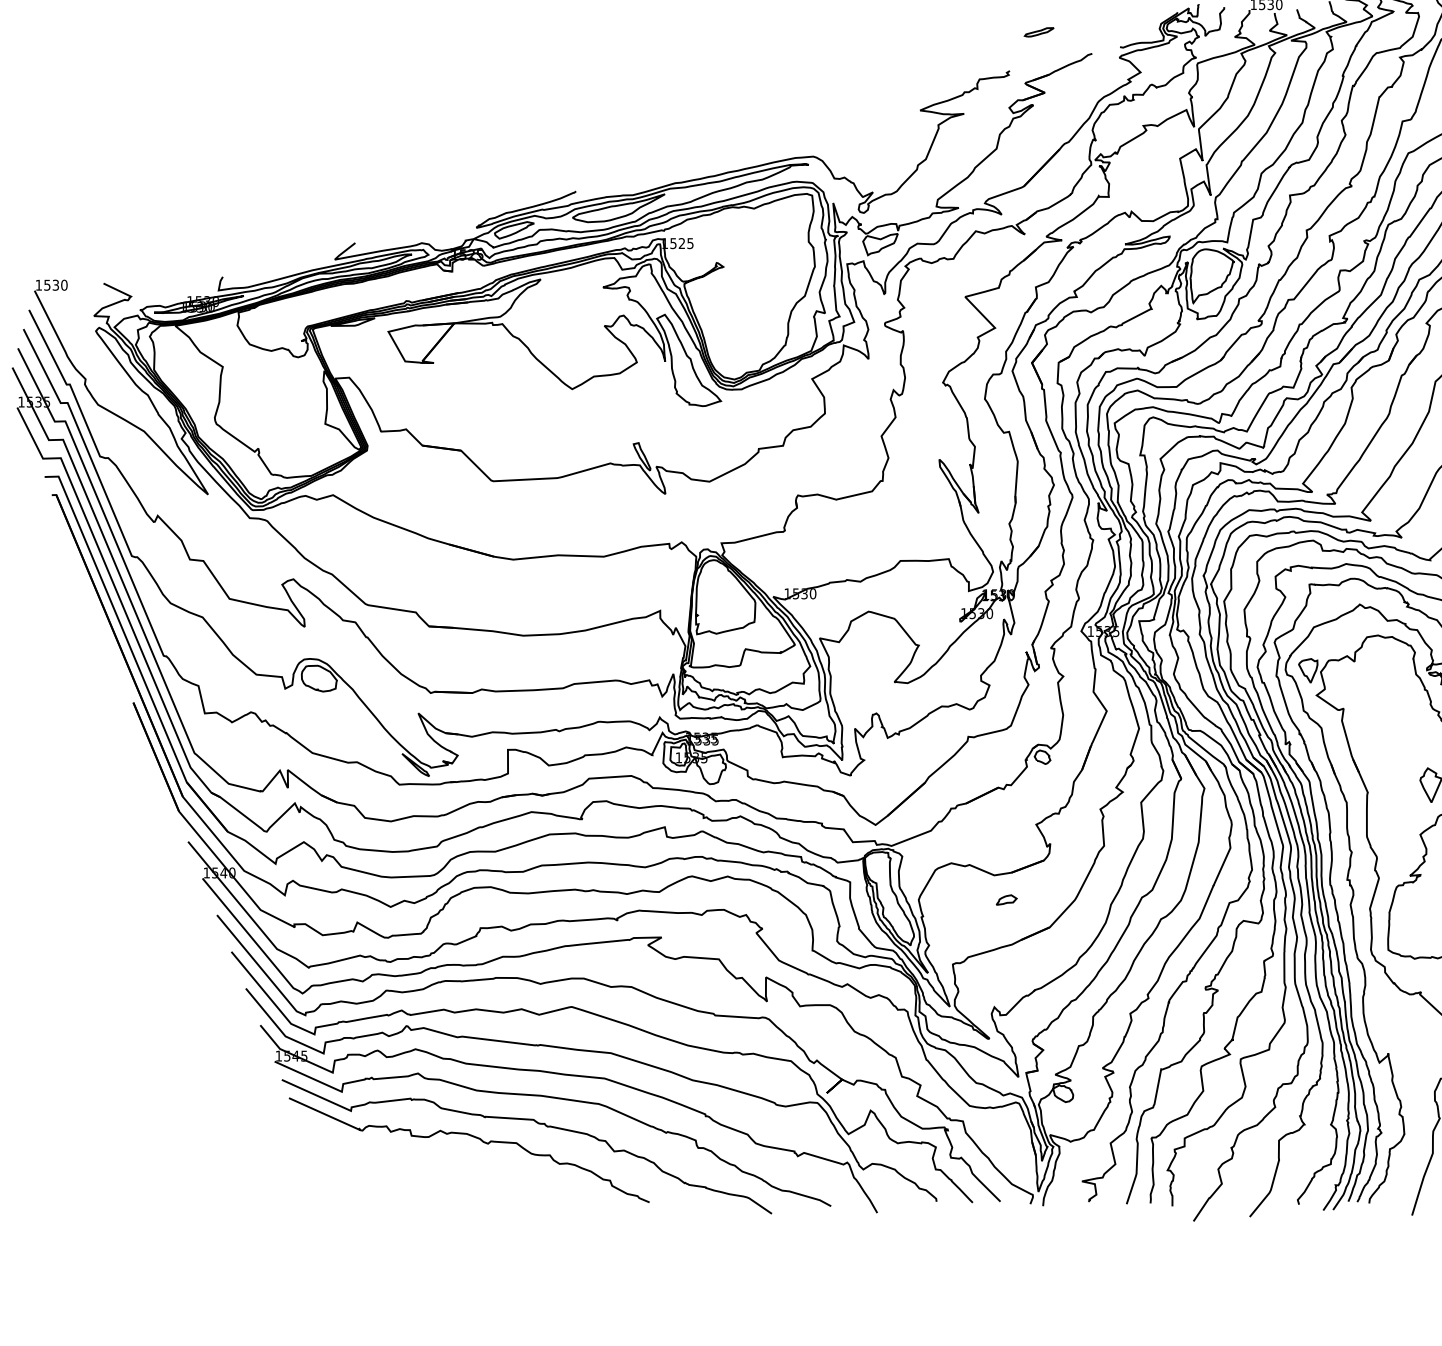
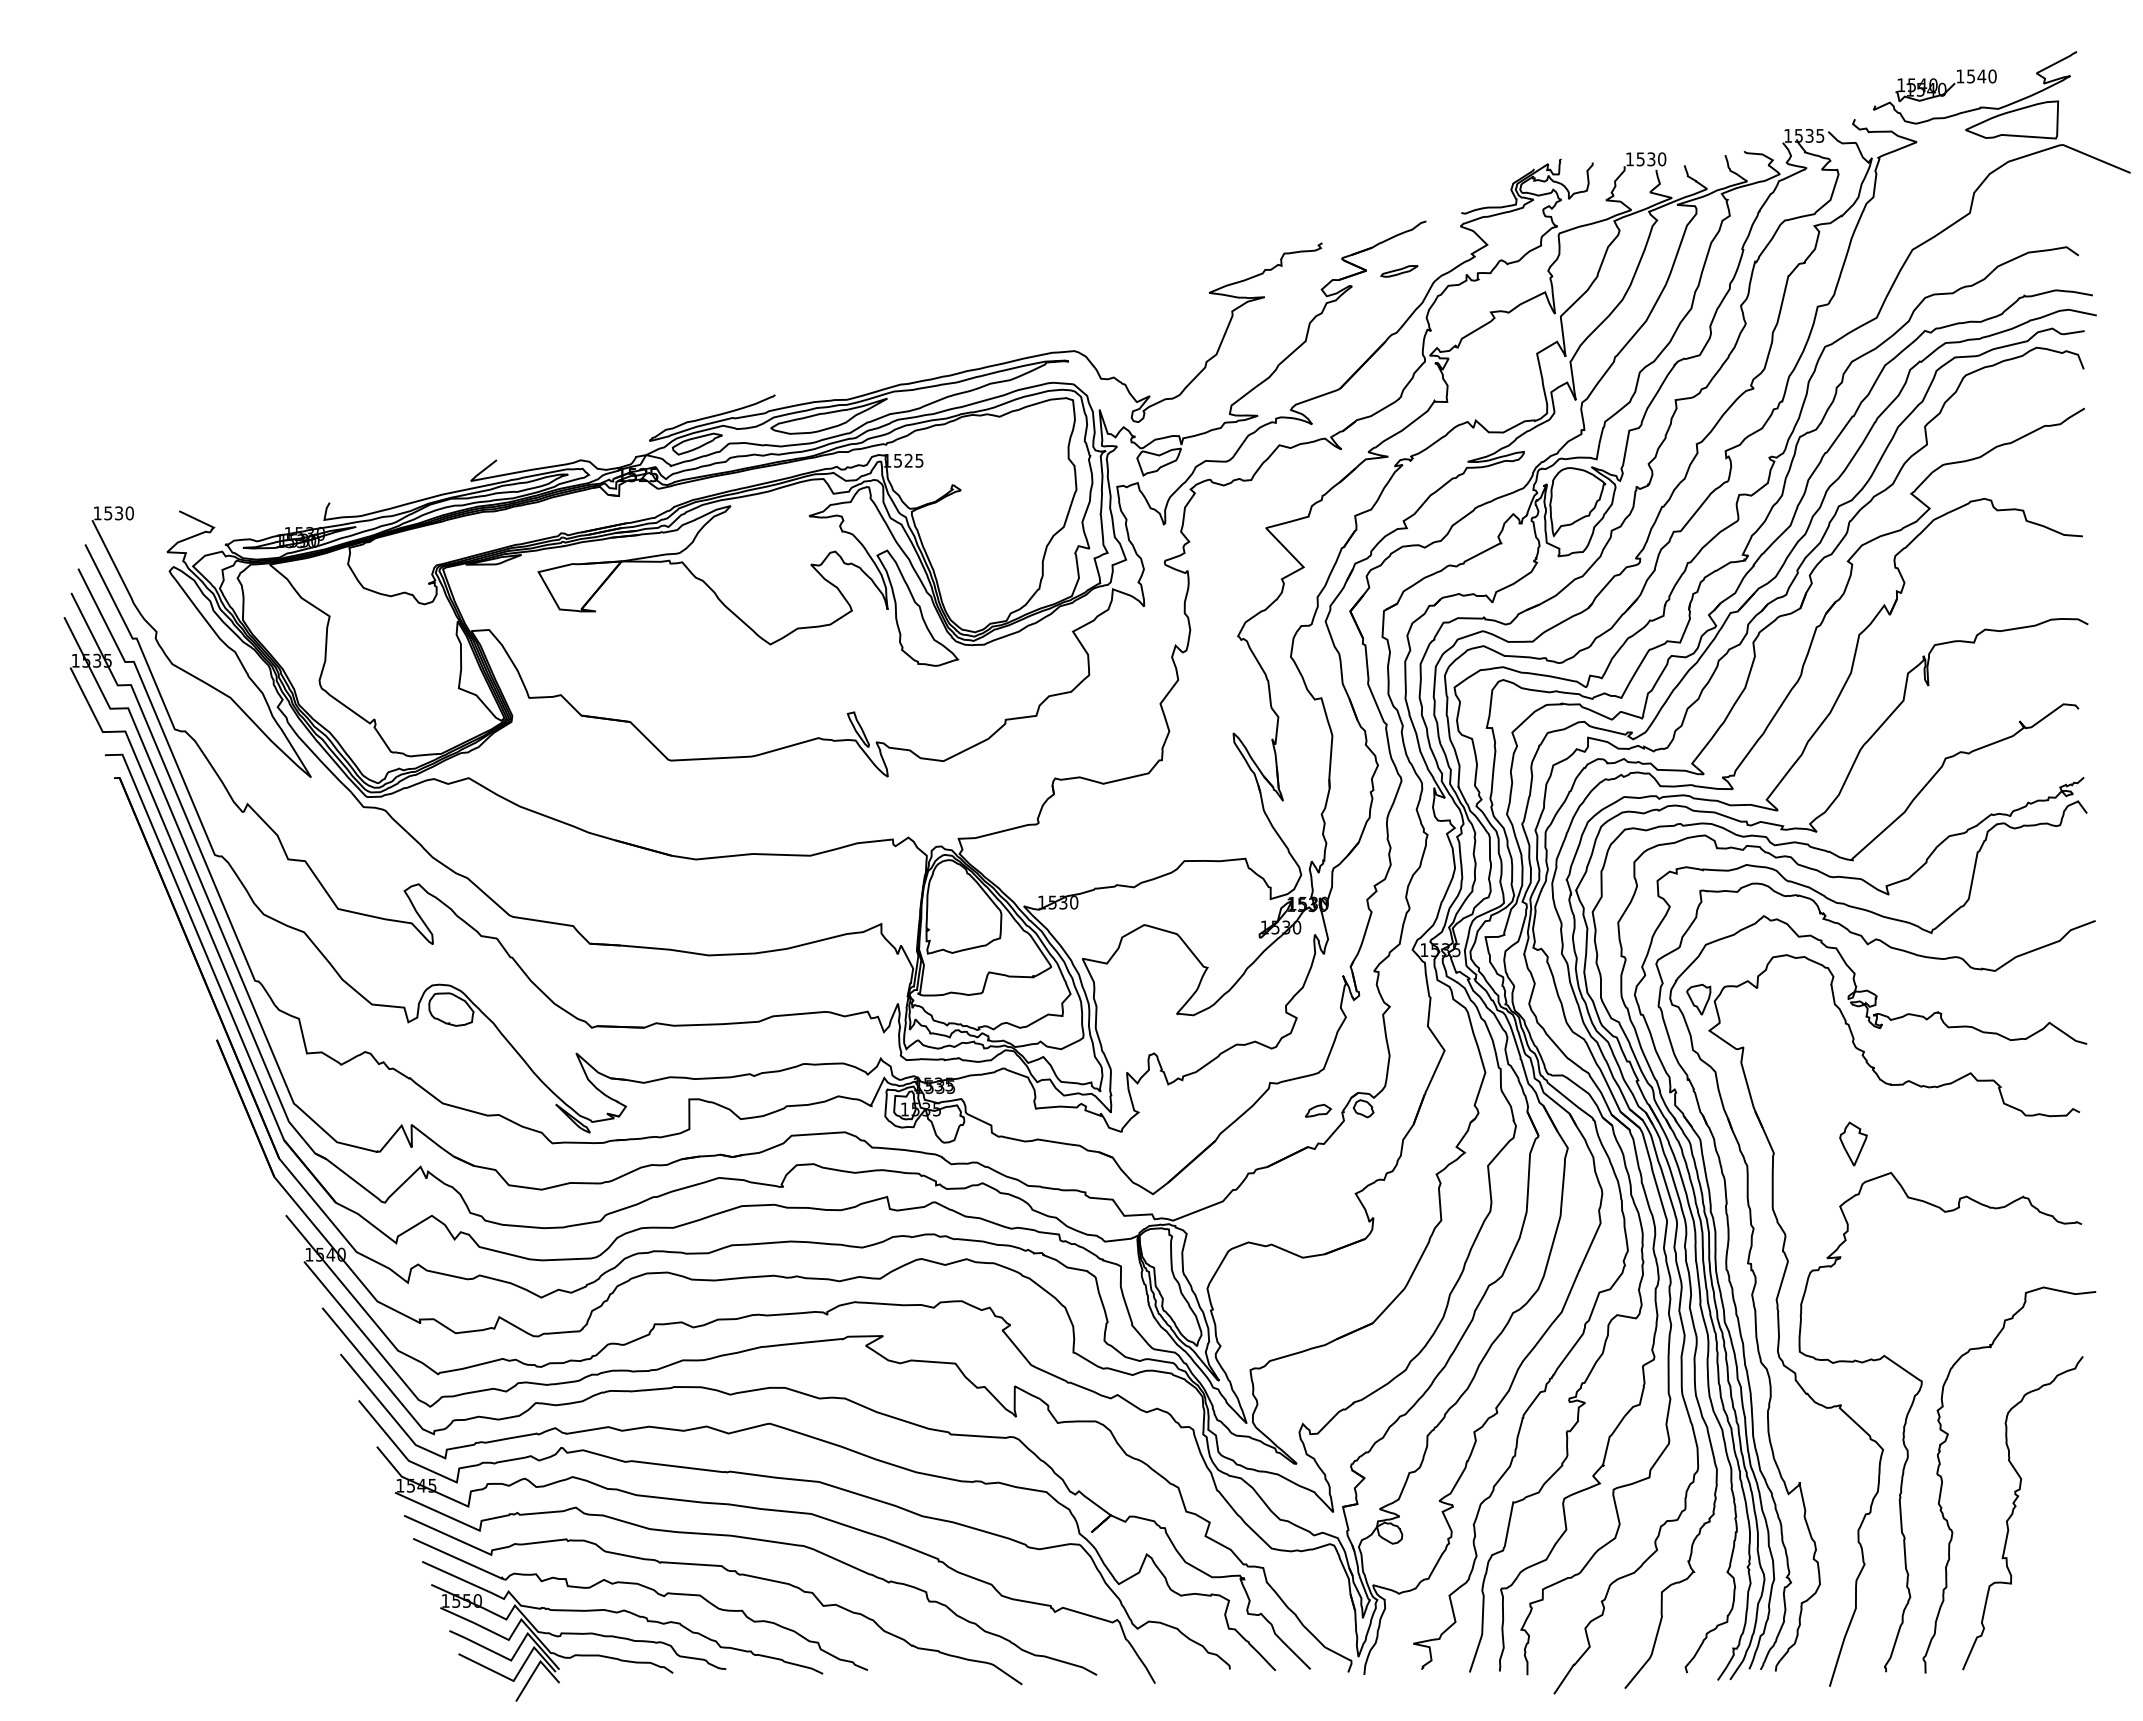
part: (1039, 32) -> (1399, 271), moved
part: (1006, 899) -> (1318, 1110), moved
part: (455, 1171) -> (622, 1631), added

